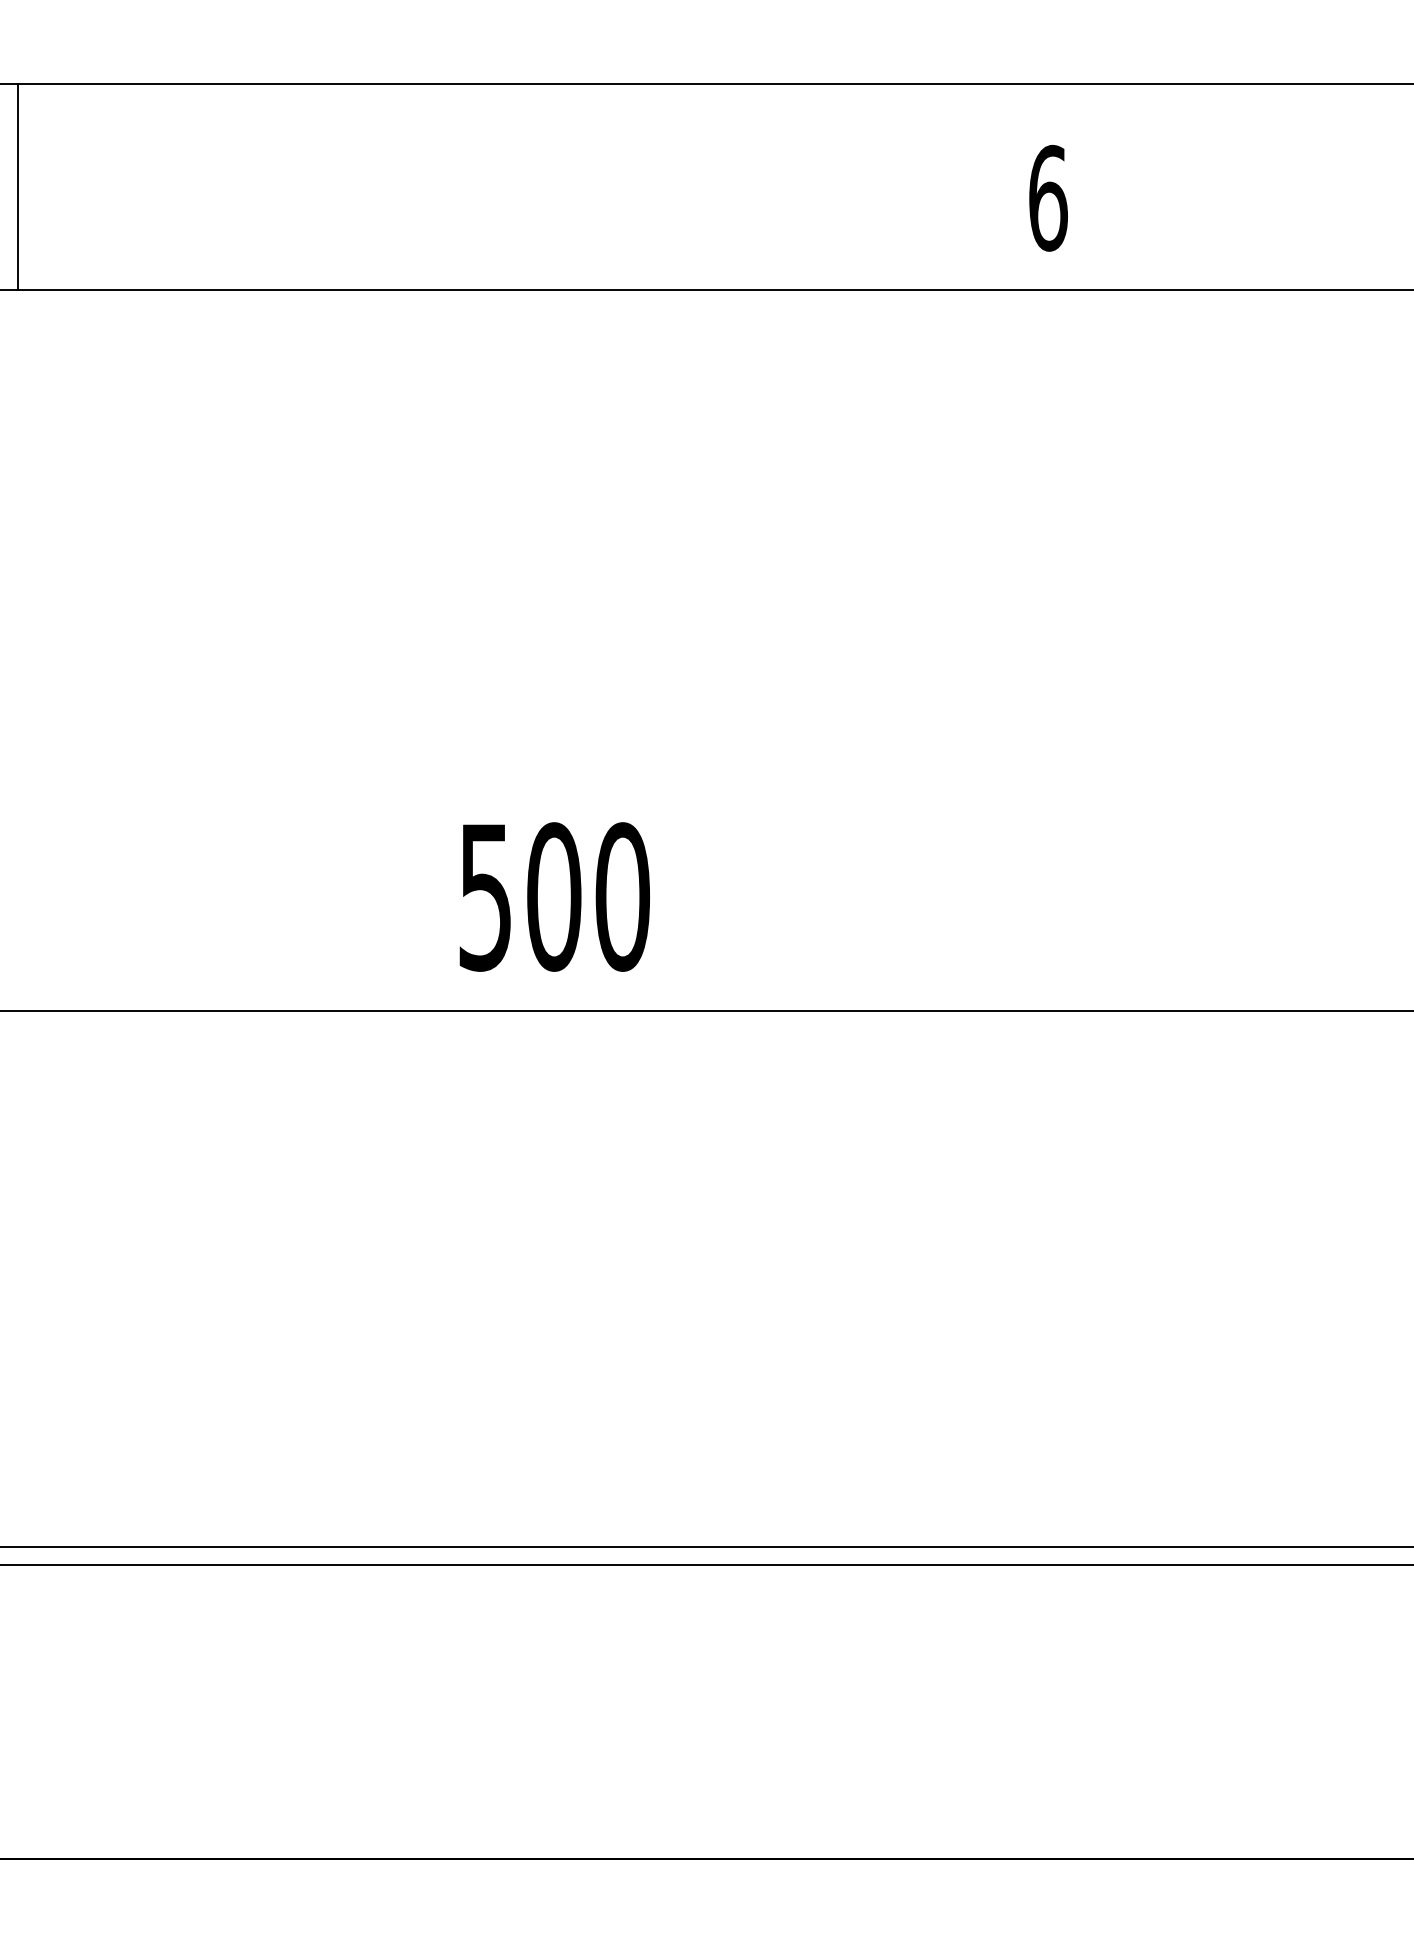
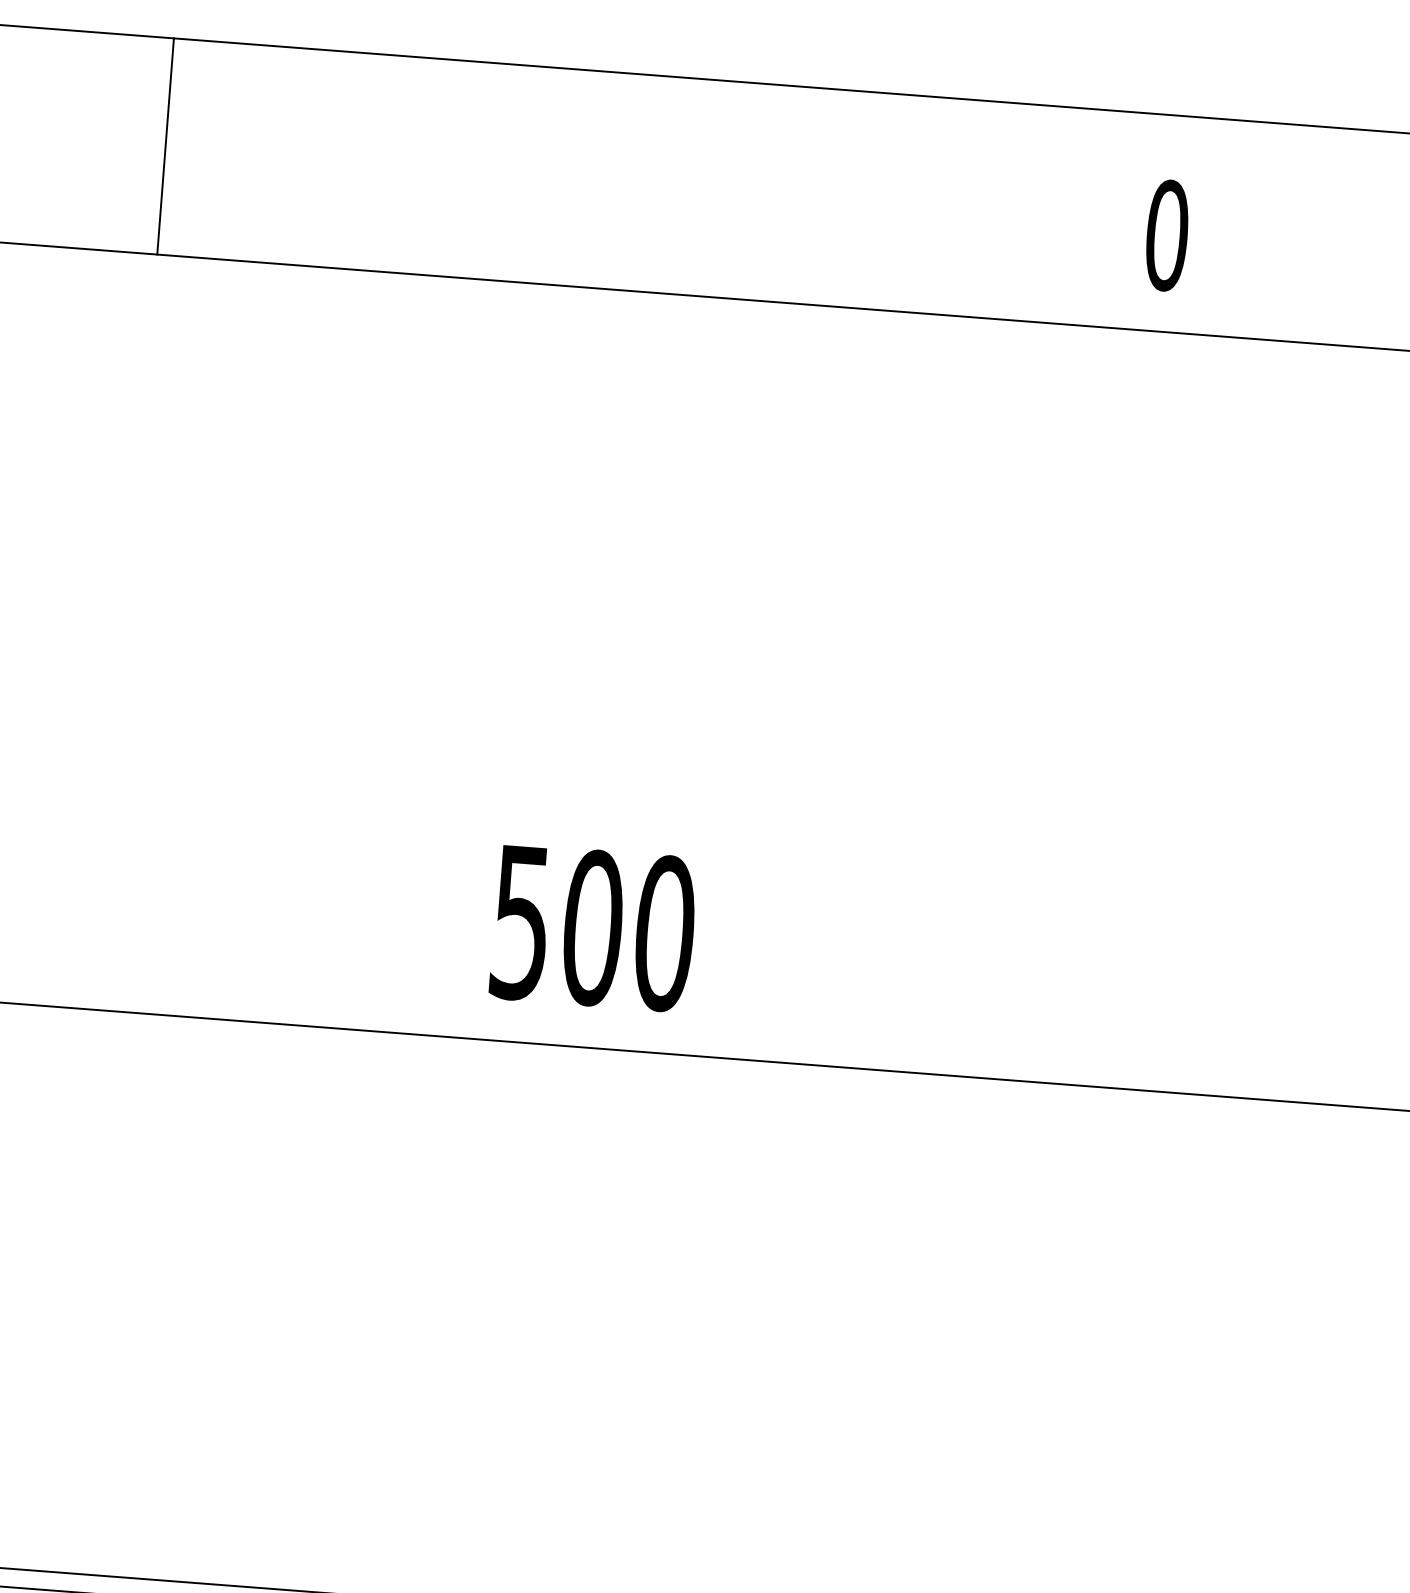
line: (17, 186) -> (165, 146), moved
text: (1048, 197) -> (1167, 234), 6 -> 0

